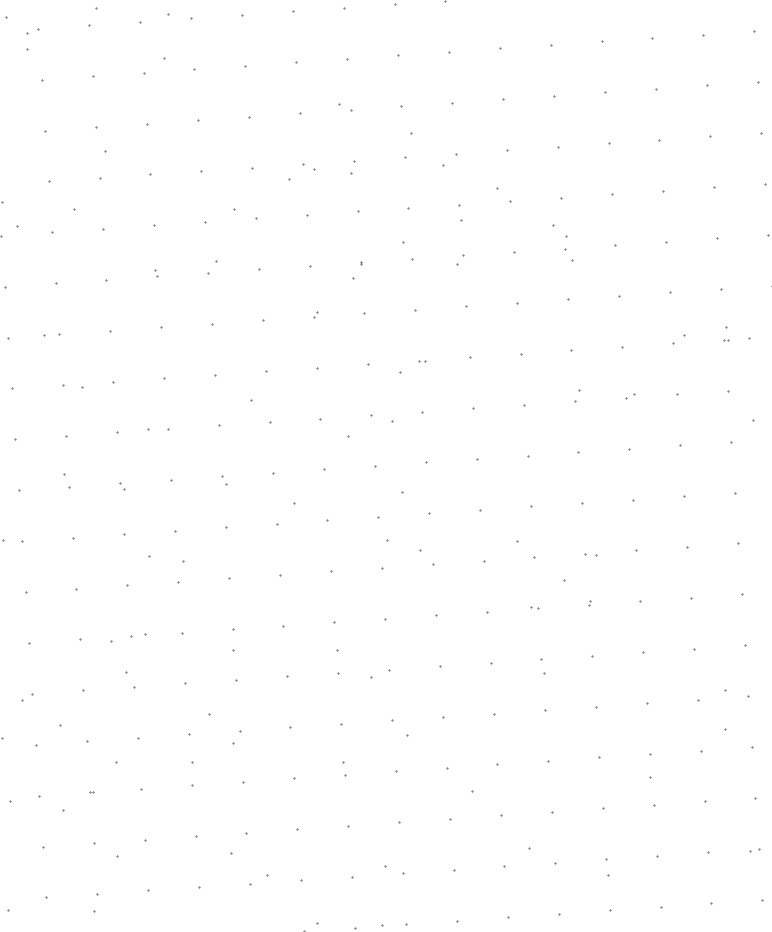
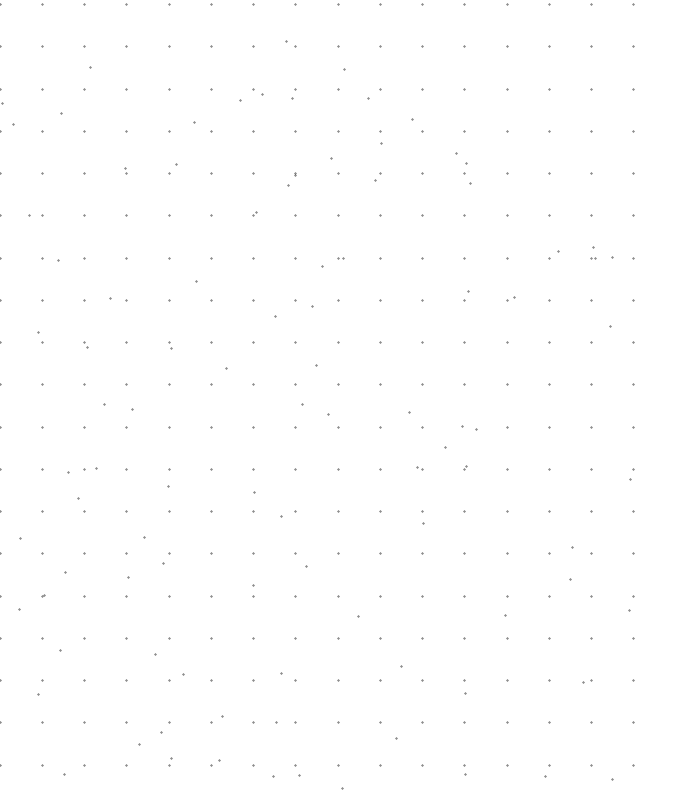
part: (590, 554) -> (468, 427), size x1.6

